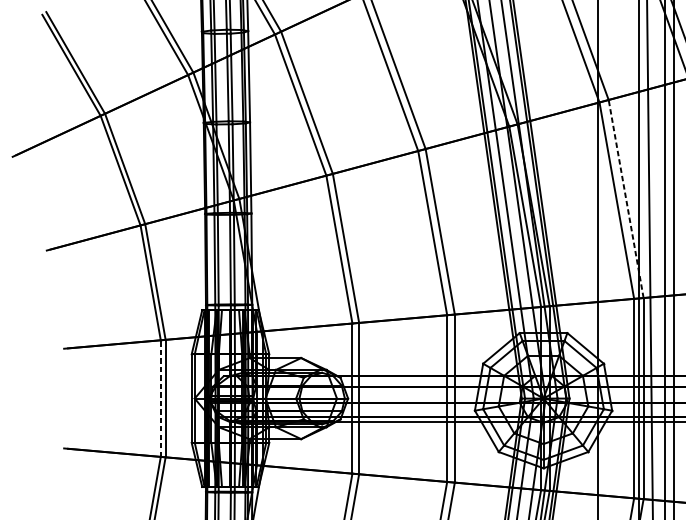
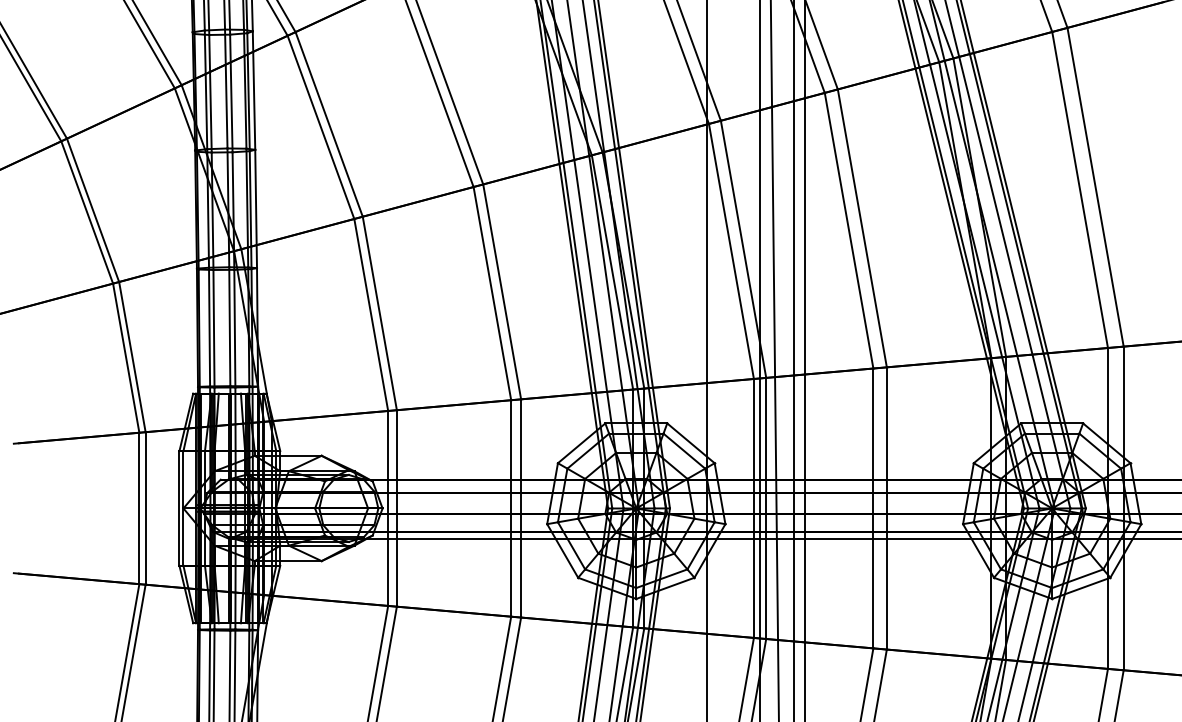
line: (626, 199) -> (743, 249), dashed -> solid
line: (160, 398) -> (139, 508), dashed -> solid

